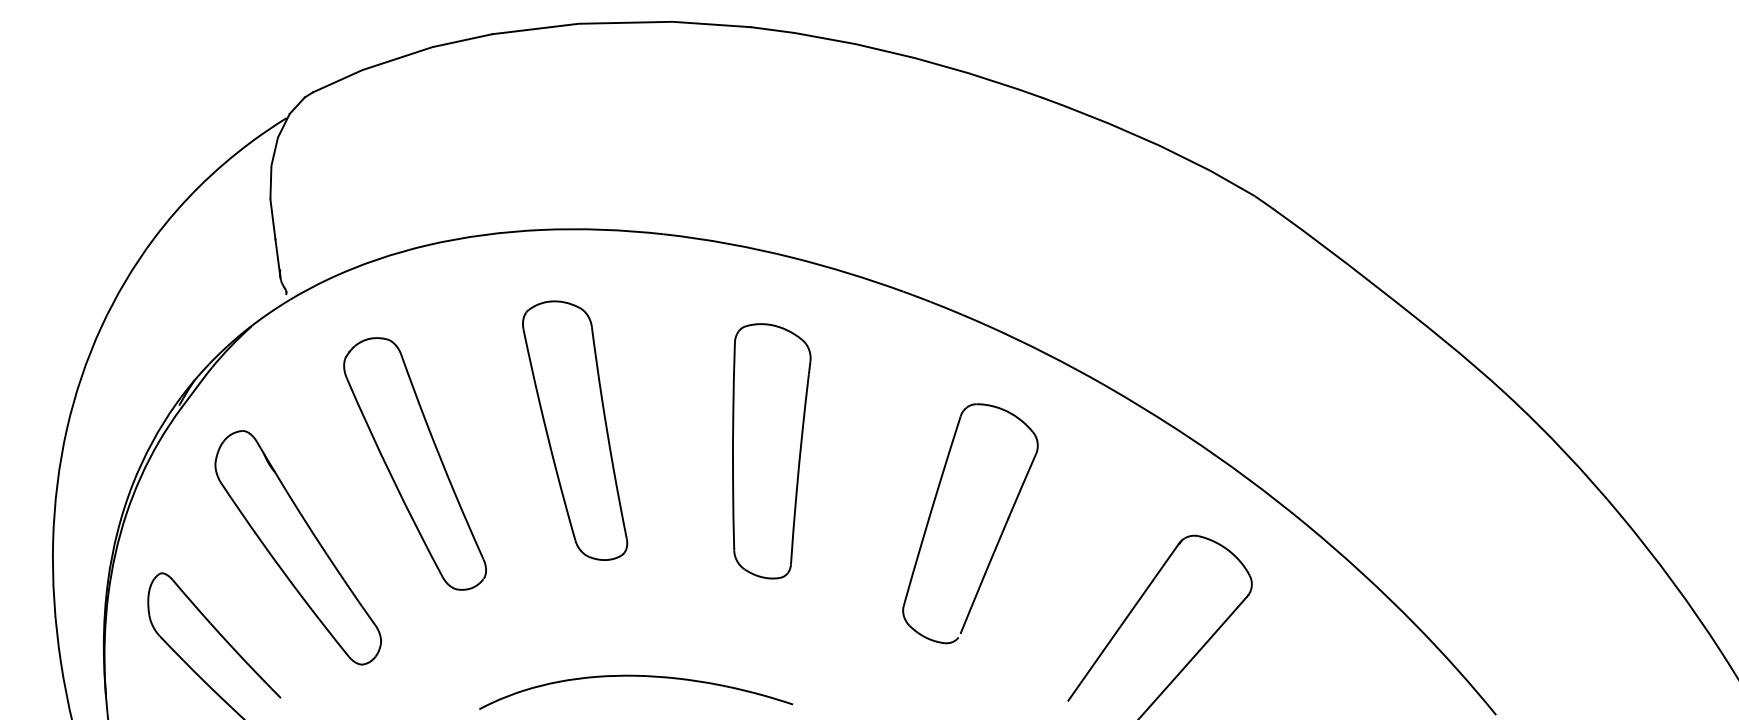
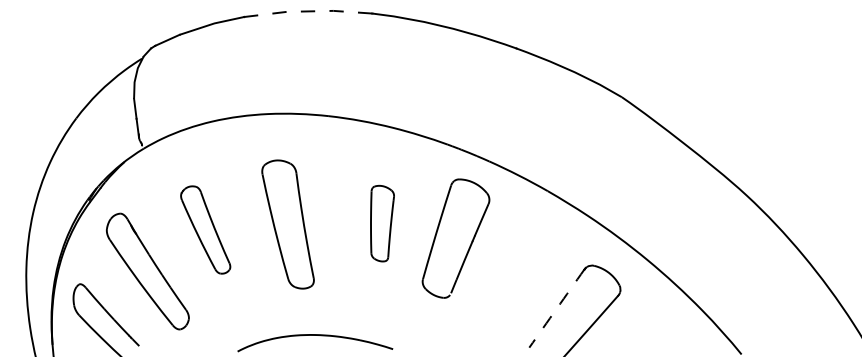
line: (620, 23) -> (307, 11), solid -> dashed
part: (573, 430) -> (287, 224), moved
part: (771, 450) -> (382, 223), size x0.6
part: (414, 462) -> (205, 229), size x0.7
part: (997, 537) -> (469, 245), moved
arc: (1122, 622) -> (556, 308), solid -> dashed

